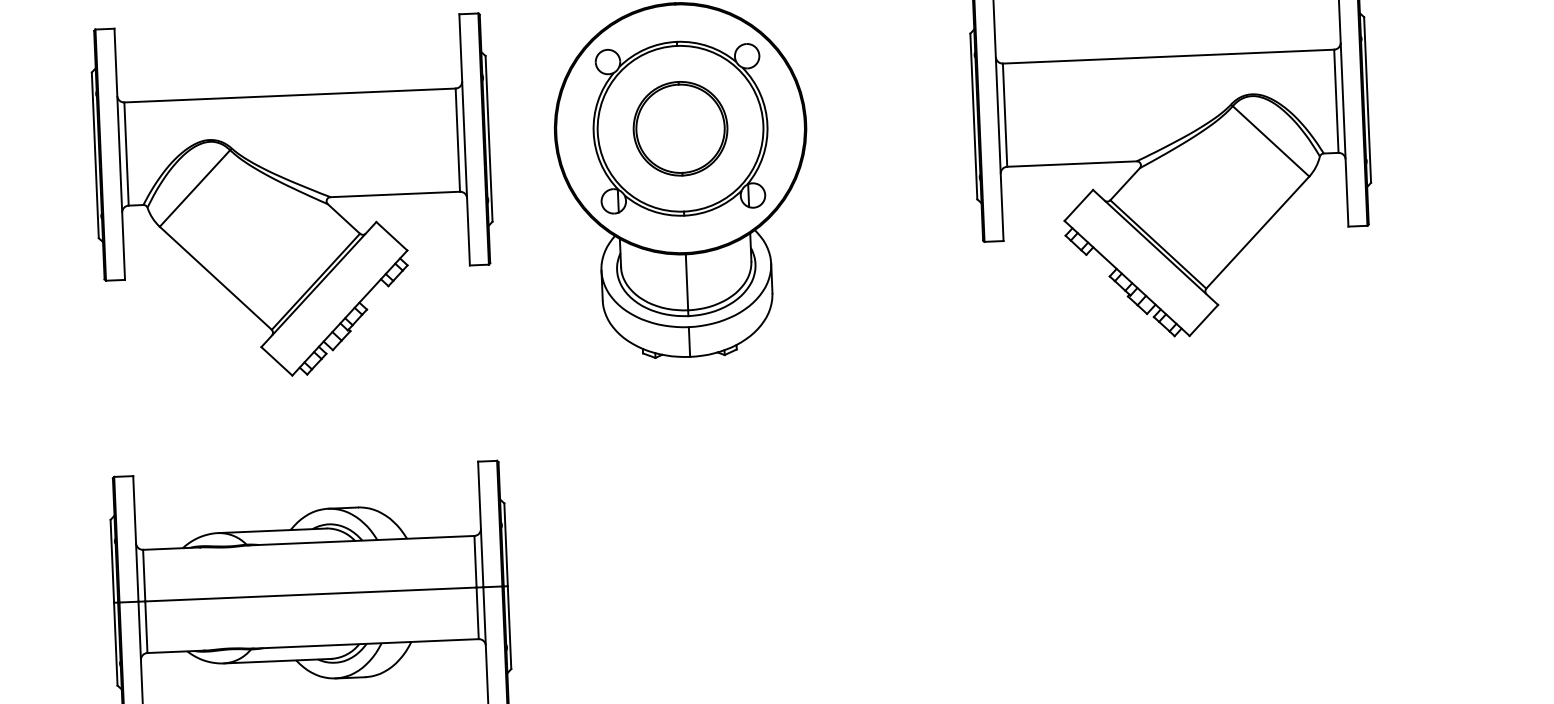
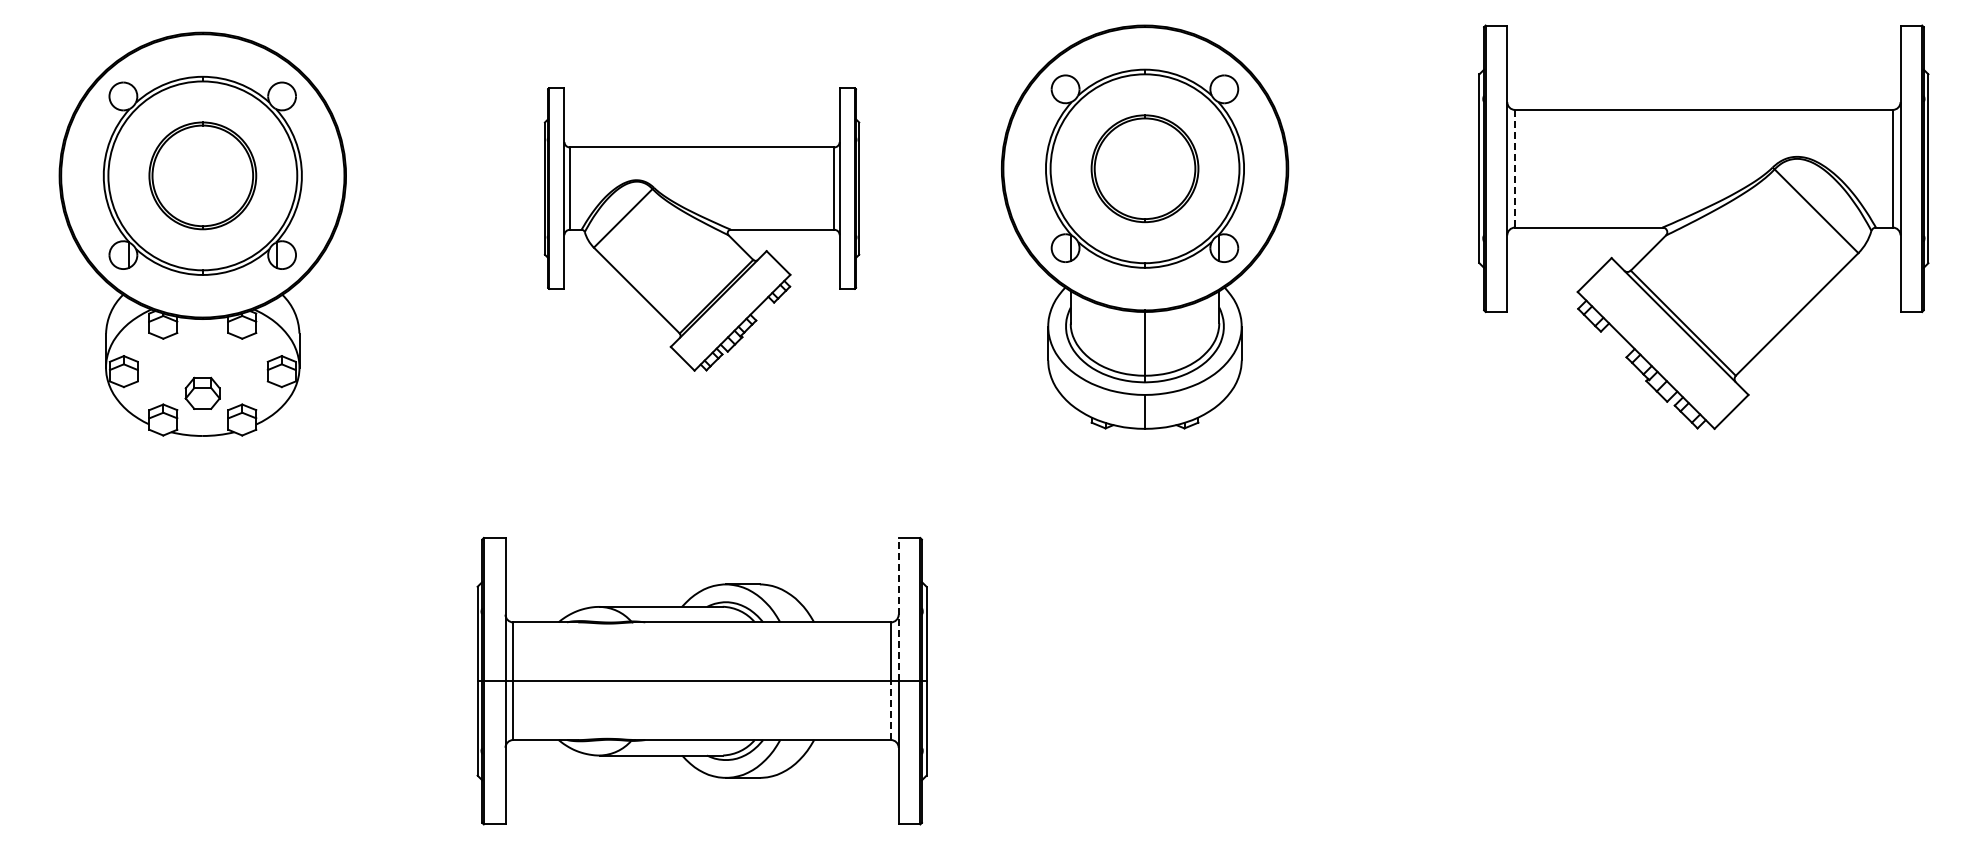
line: (1005, 114) -> (1515, 168), solid -> dashed
part: (293, 198) -> (701, 229), size x0.7
line: (480, 524) -> (898, 609), solid -> dashed
line: (477, 613) -> (890, 710), solid -> dashed

